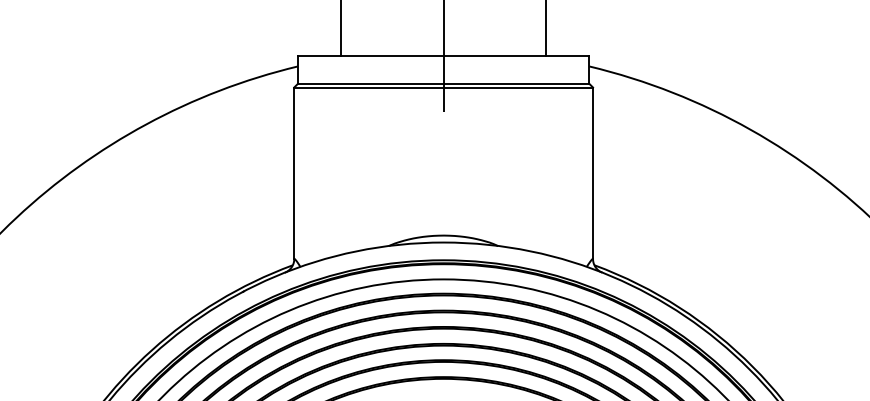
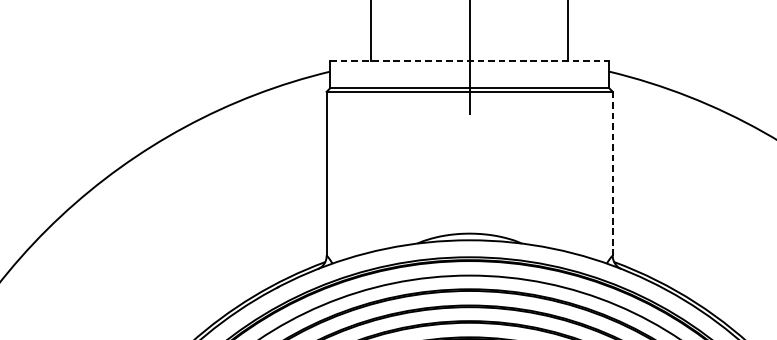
line: (443, 55) -> (469, 61), solid -> dashed
line: (593, 173) -> (613, 174), solid -> dashed

